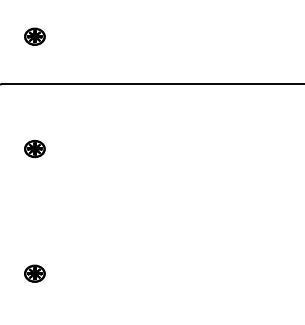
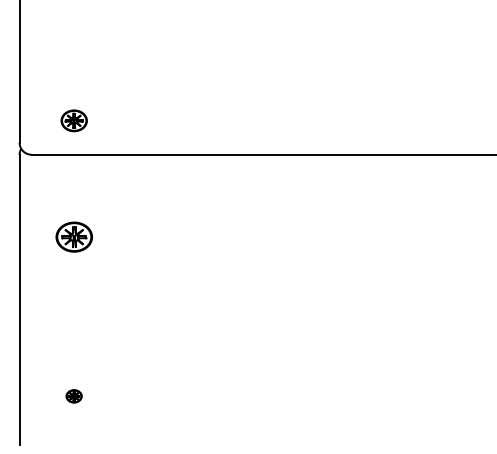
part: (34, 36) -> (73, 120), moved
part: (34, 148) -> (73, 236), size x1.4
part: (34, 273) -> (73, 396), size x0.6

